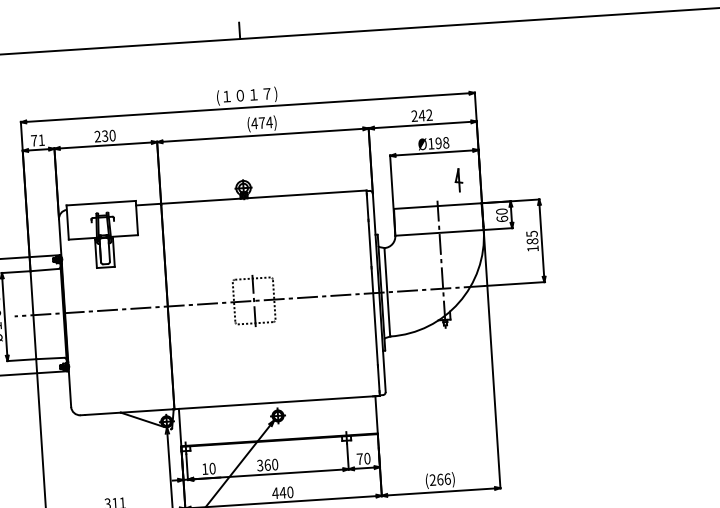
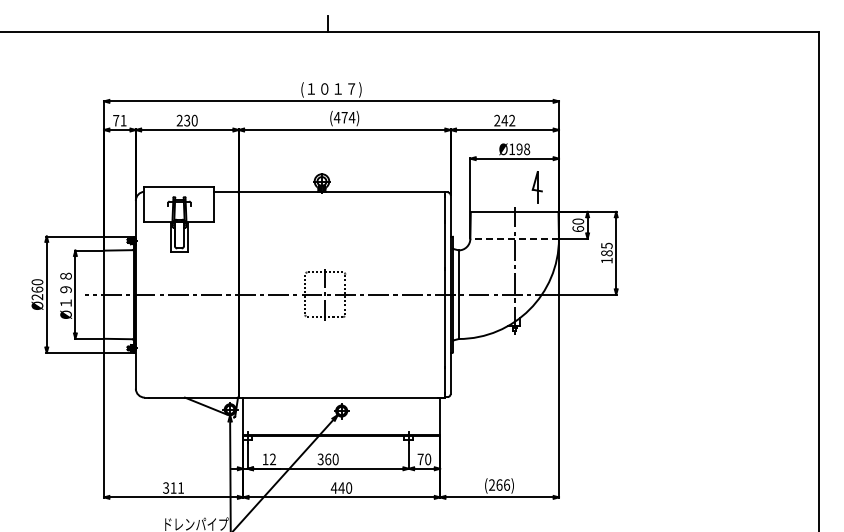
part: (459, 180) -> (537, 187), size x1.4
line: (439, 232) -> (514, 238), solid -> dashed
text: (213, 468) -> (273, 459), 10 -> 12

